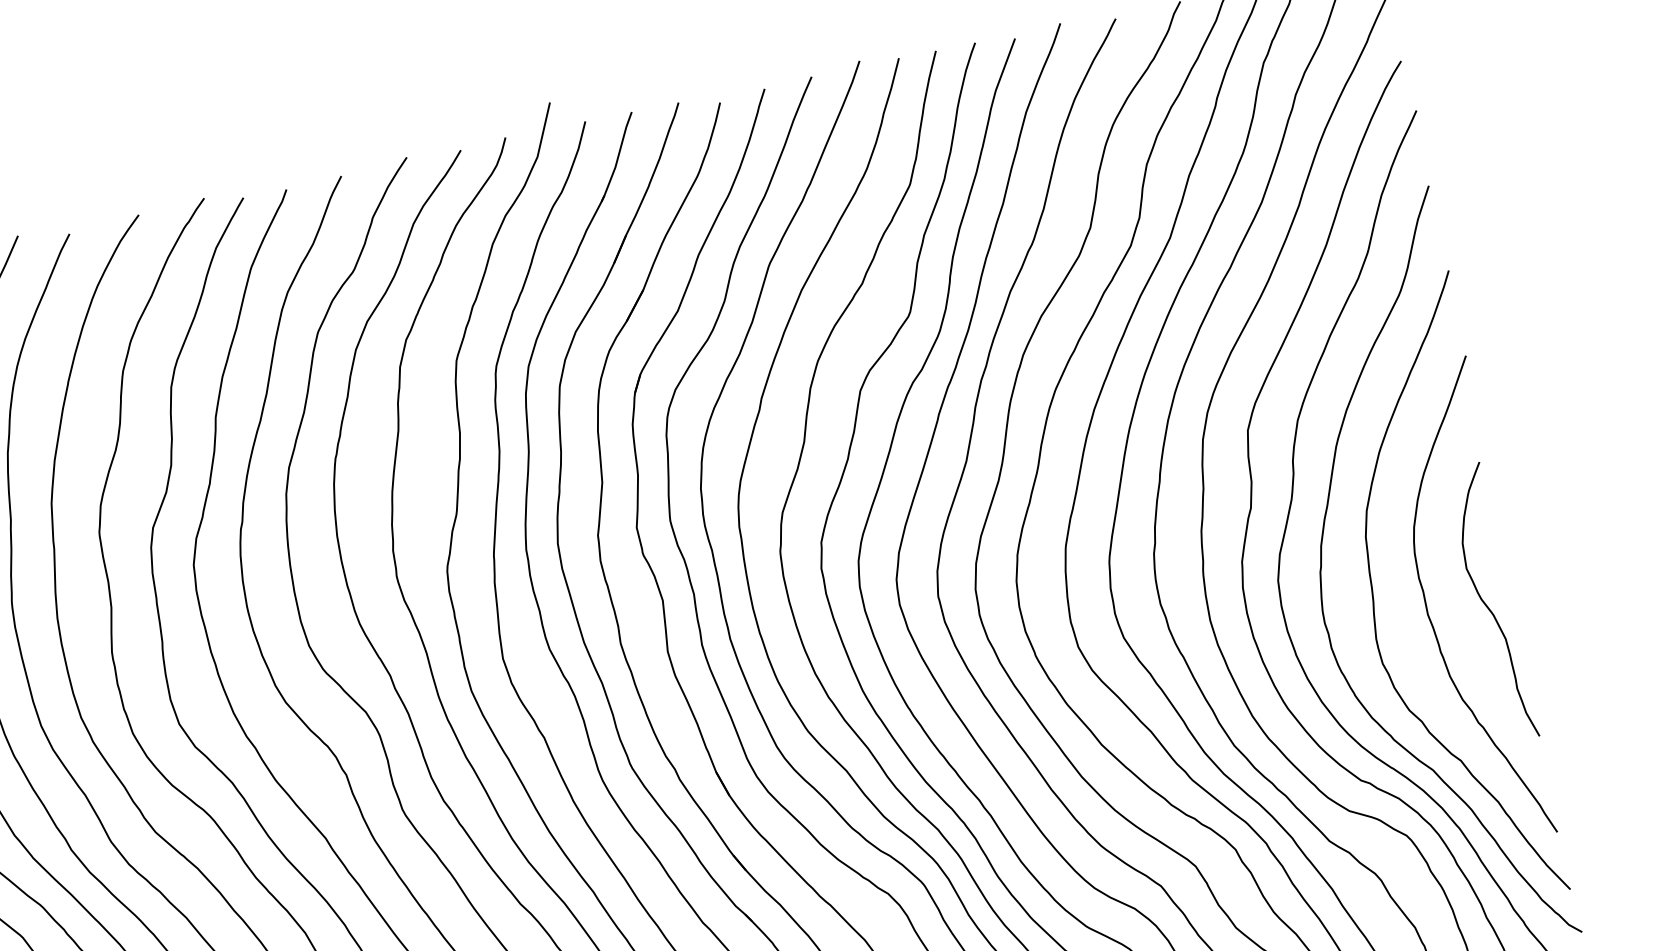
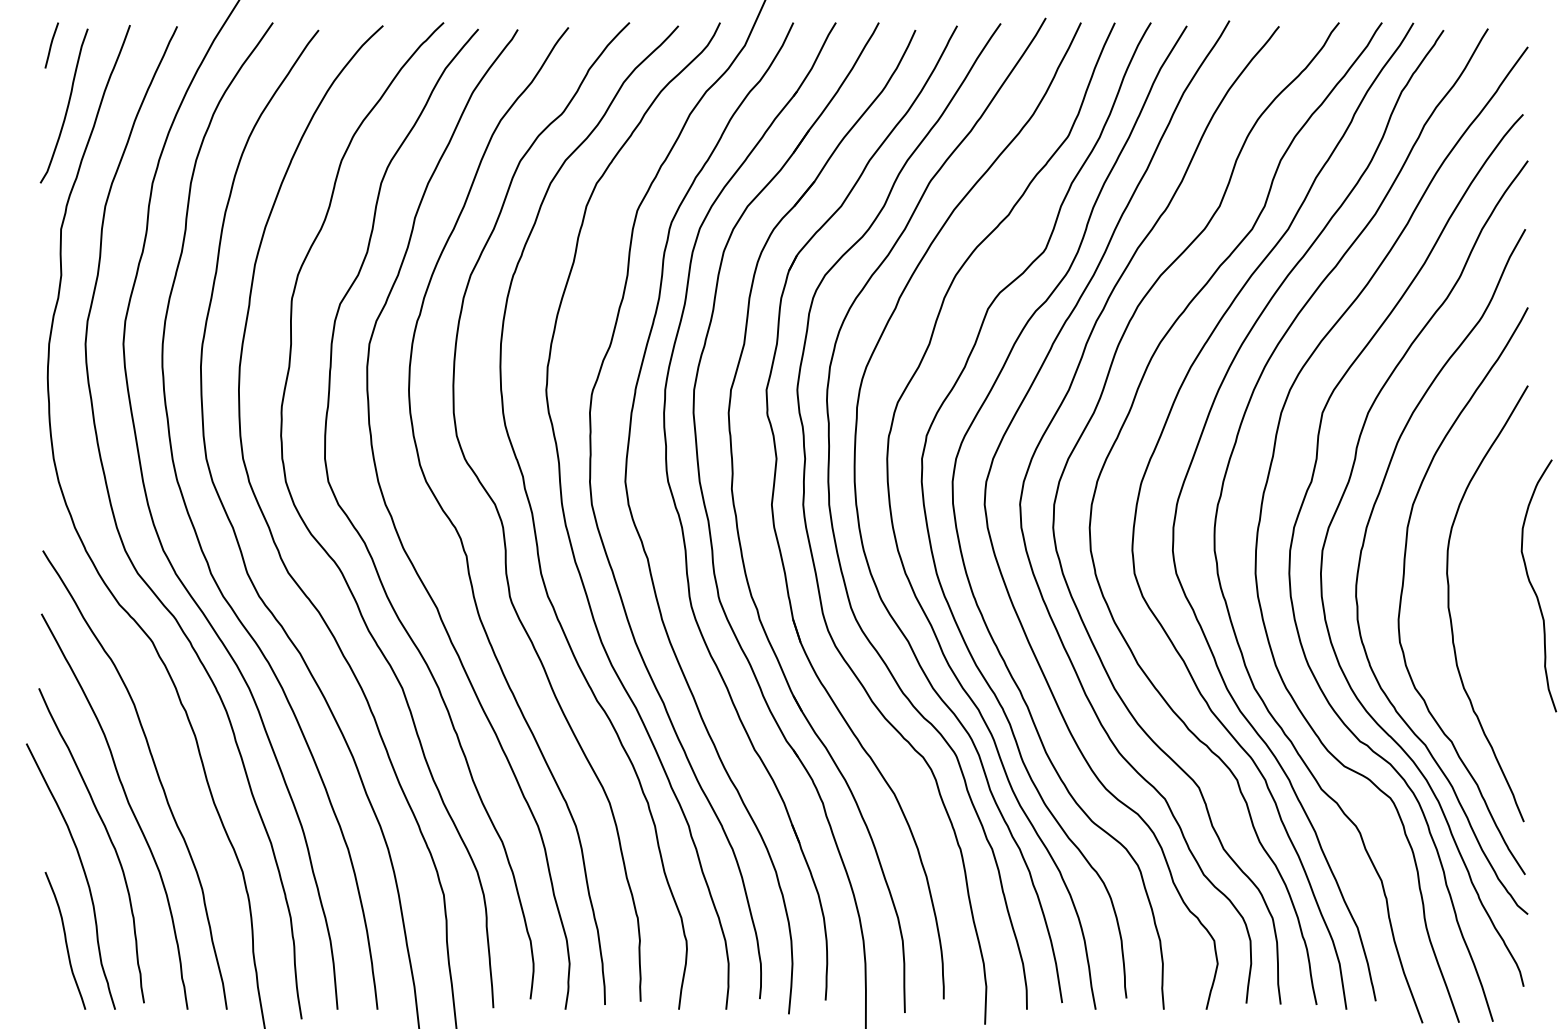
curve: (1487, 604) -> (1533, 586), moved

